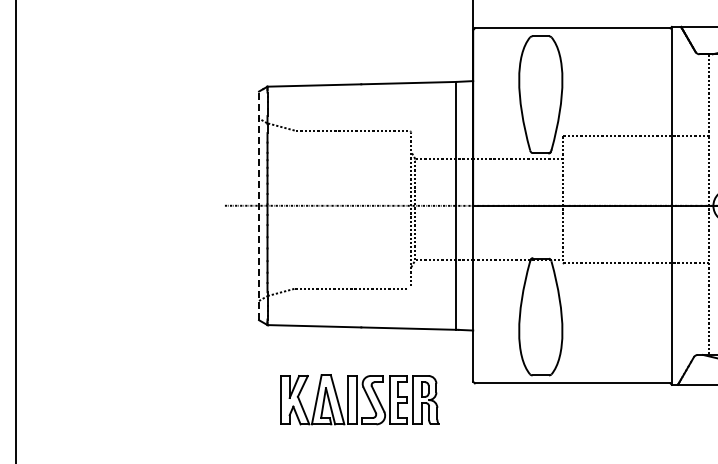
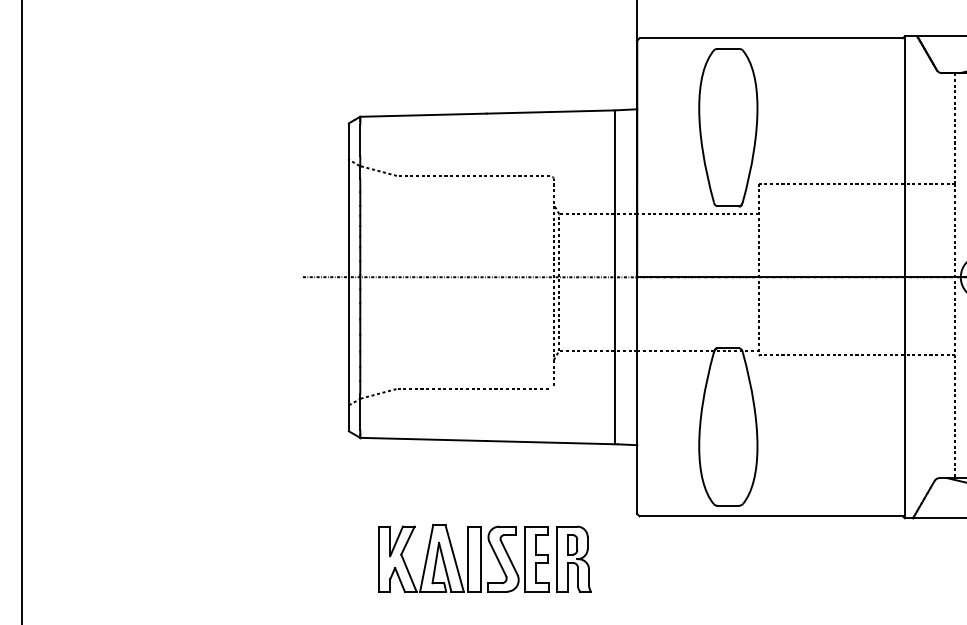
line: (259, 205) -> (349, 276), dashed -> solid
part: (359, 399) -> (484, 558), moved

